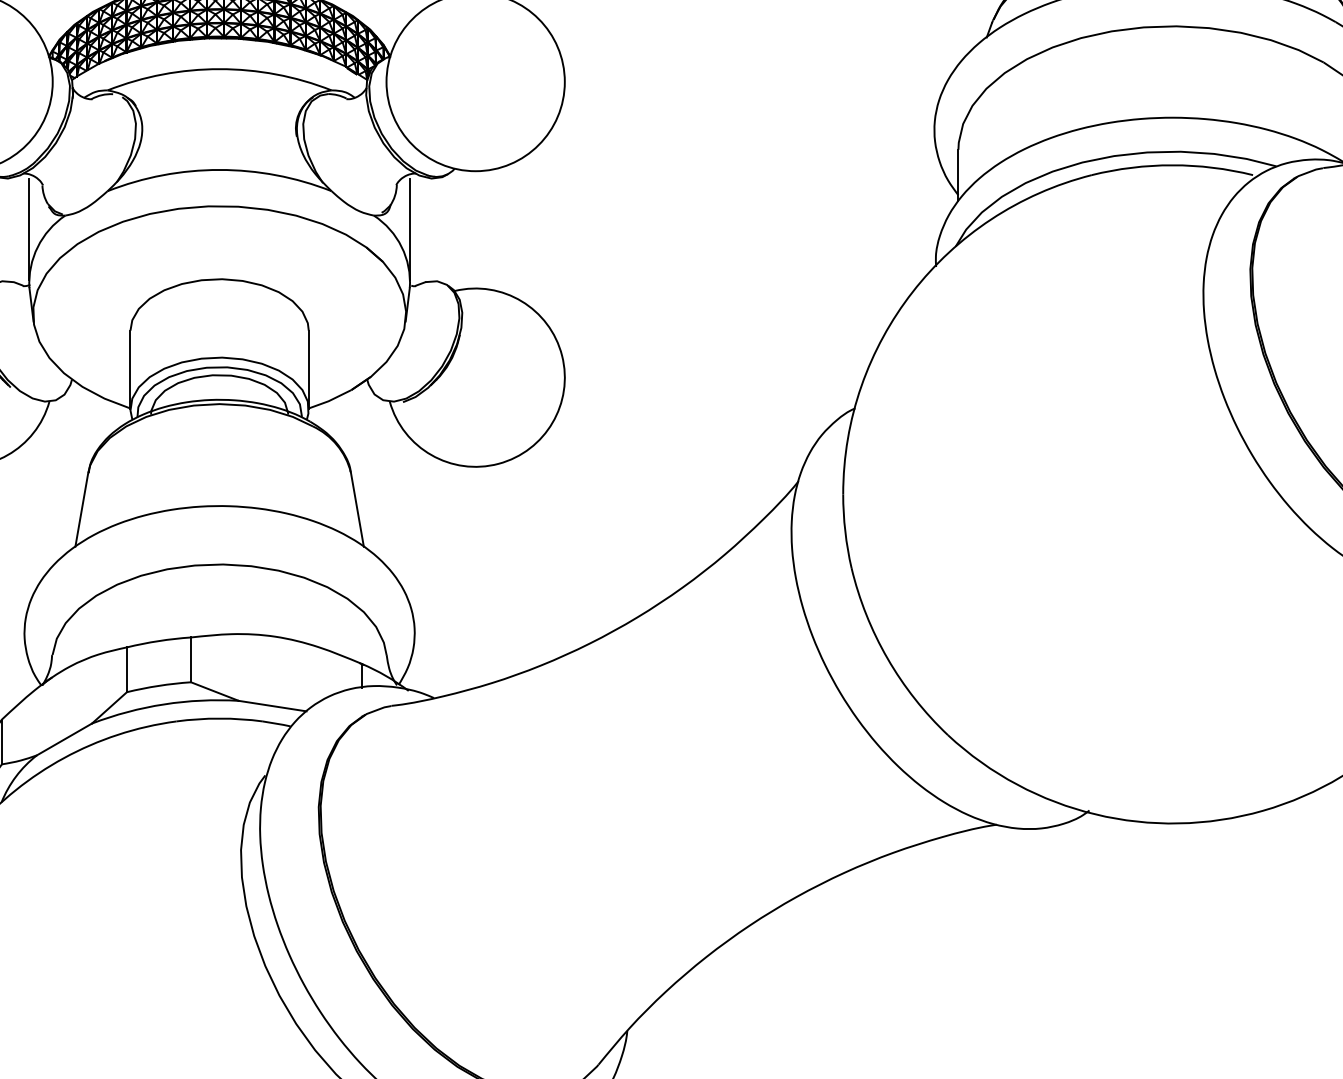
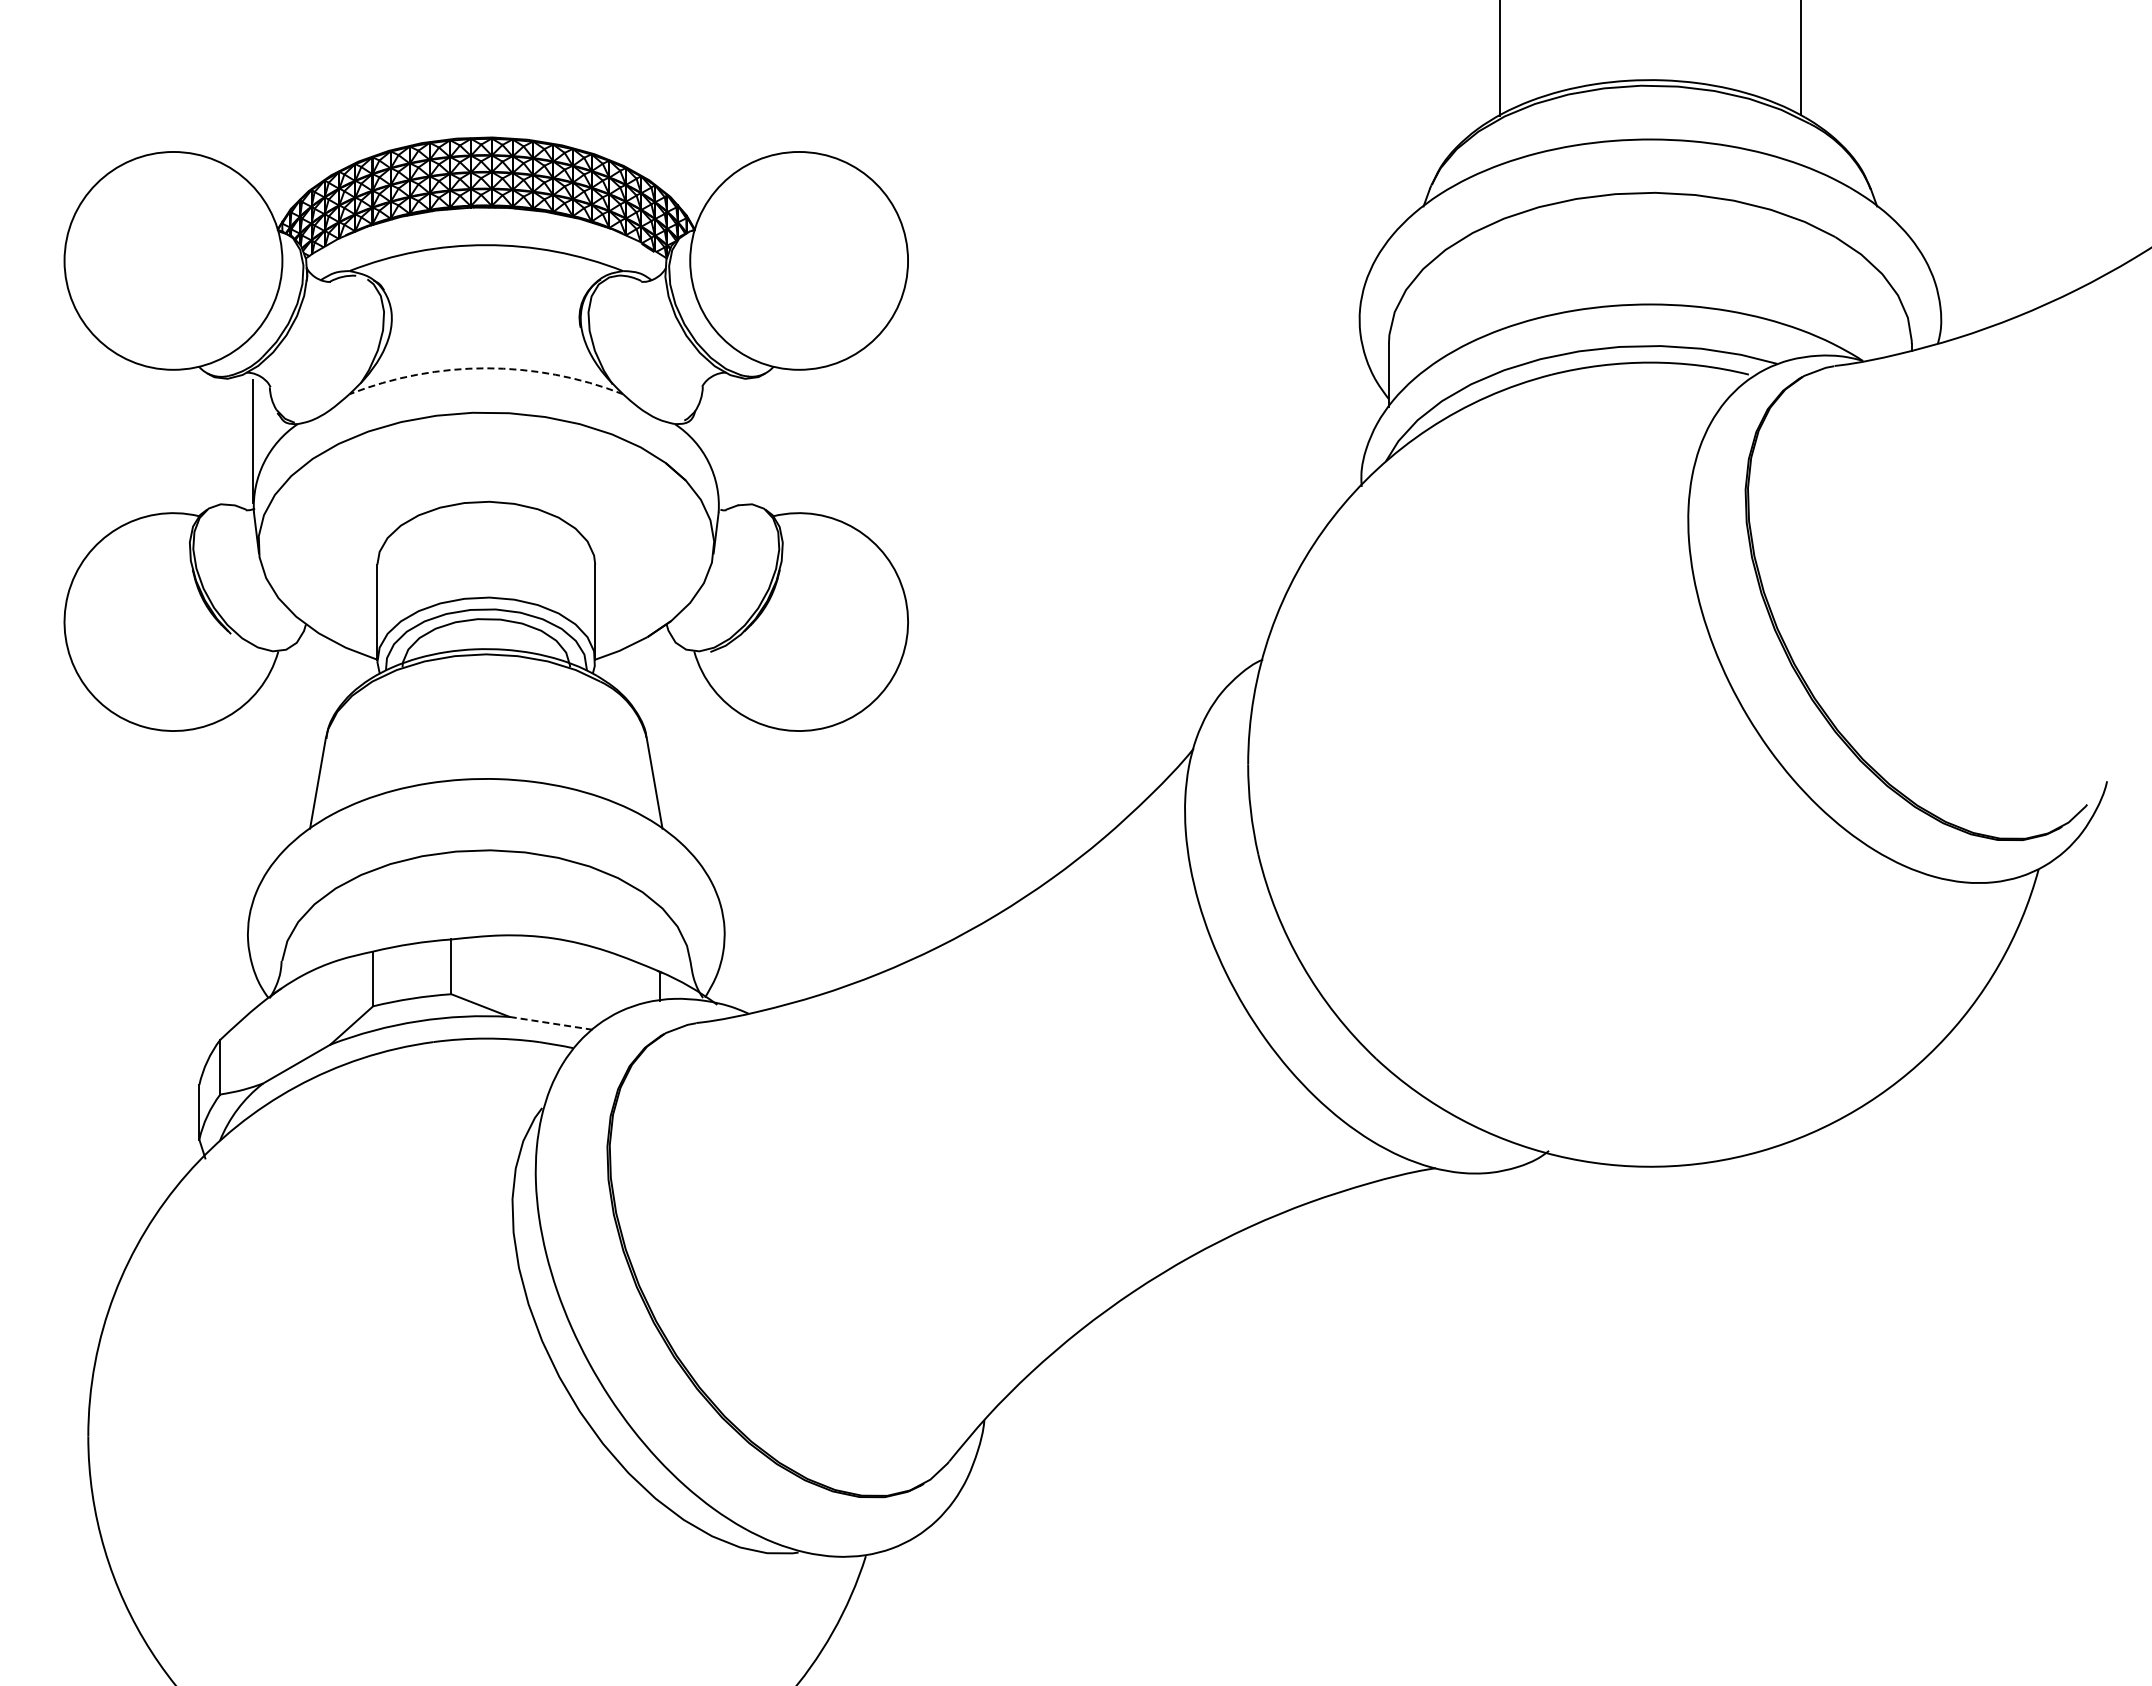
arc: (219, 170) -> (486, 368), solid -> dashed
line: (410, 229) -> (719, 441), removed
line: (272, 706) -> (551, 1023), solid -> dashed

